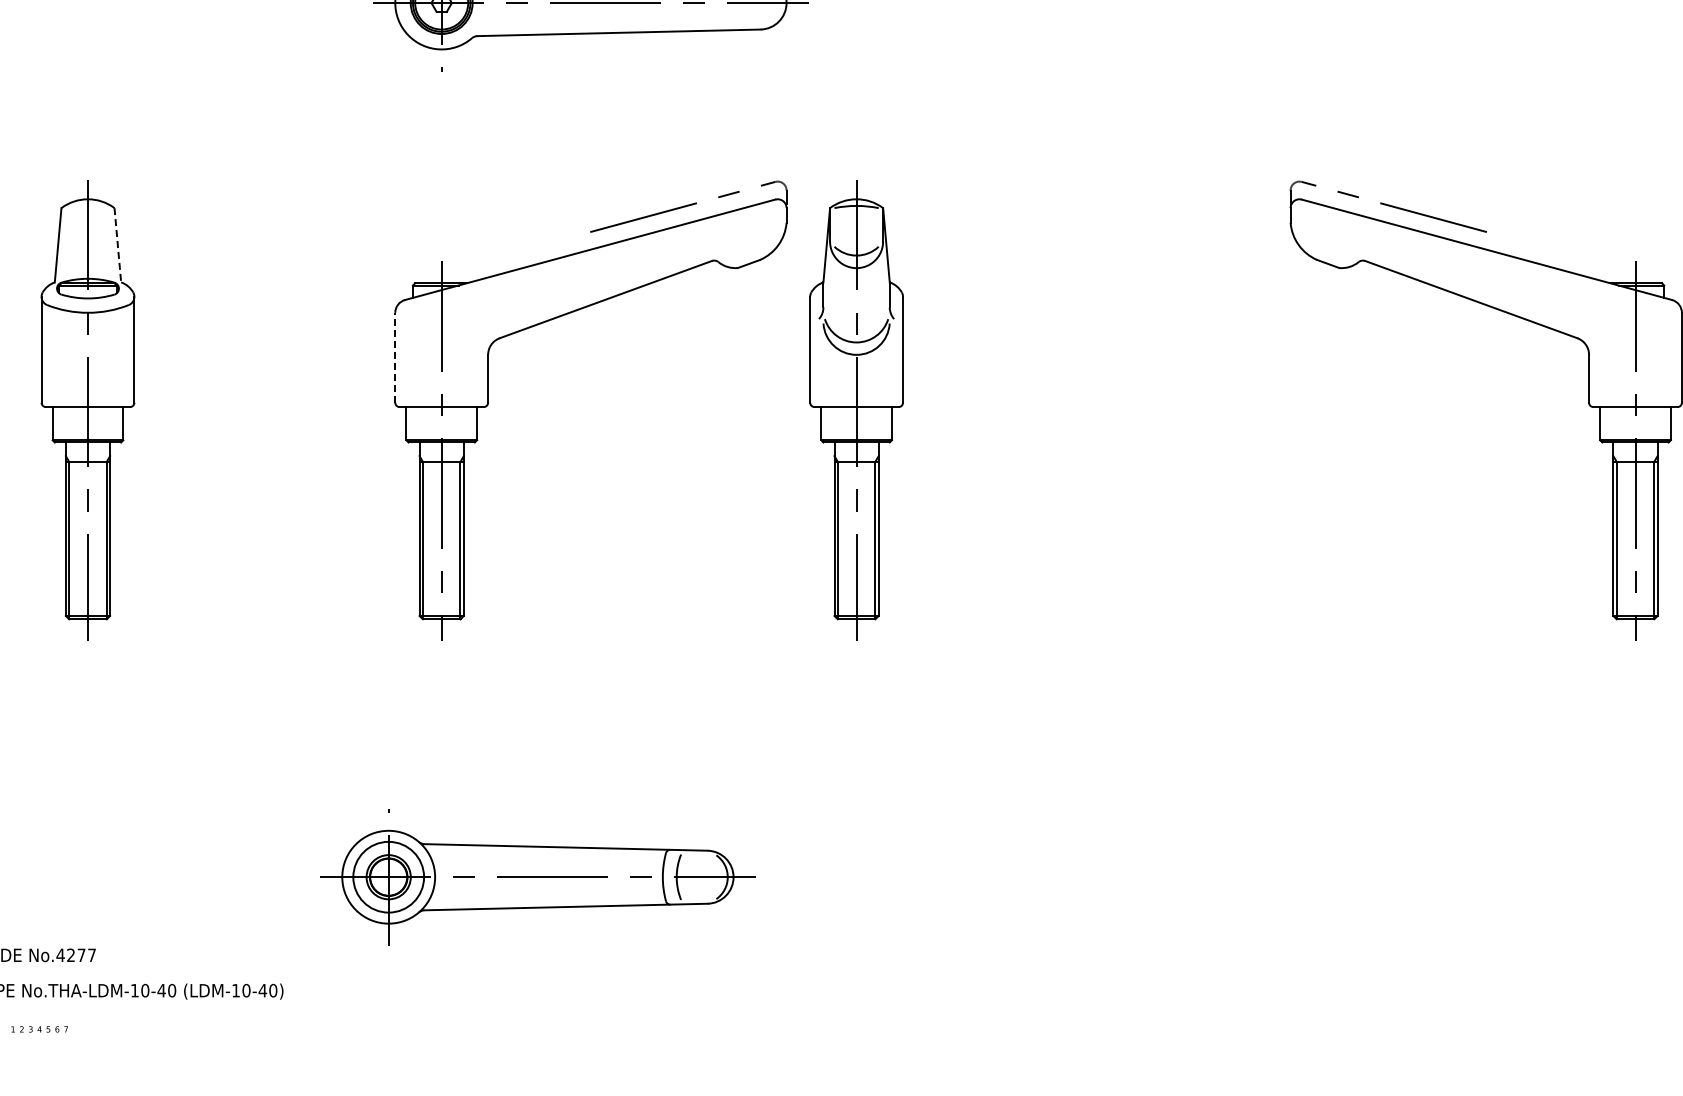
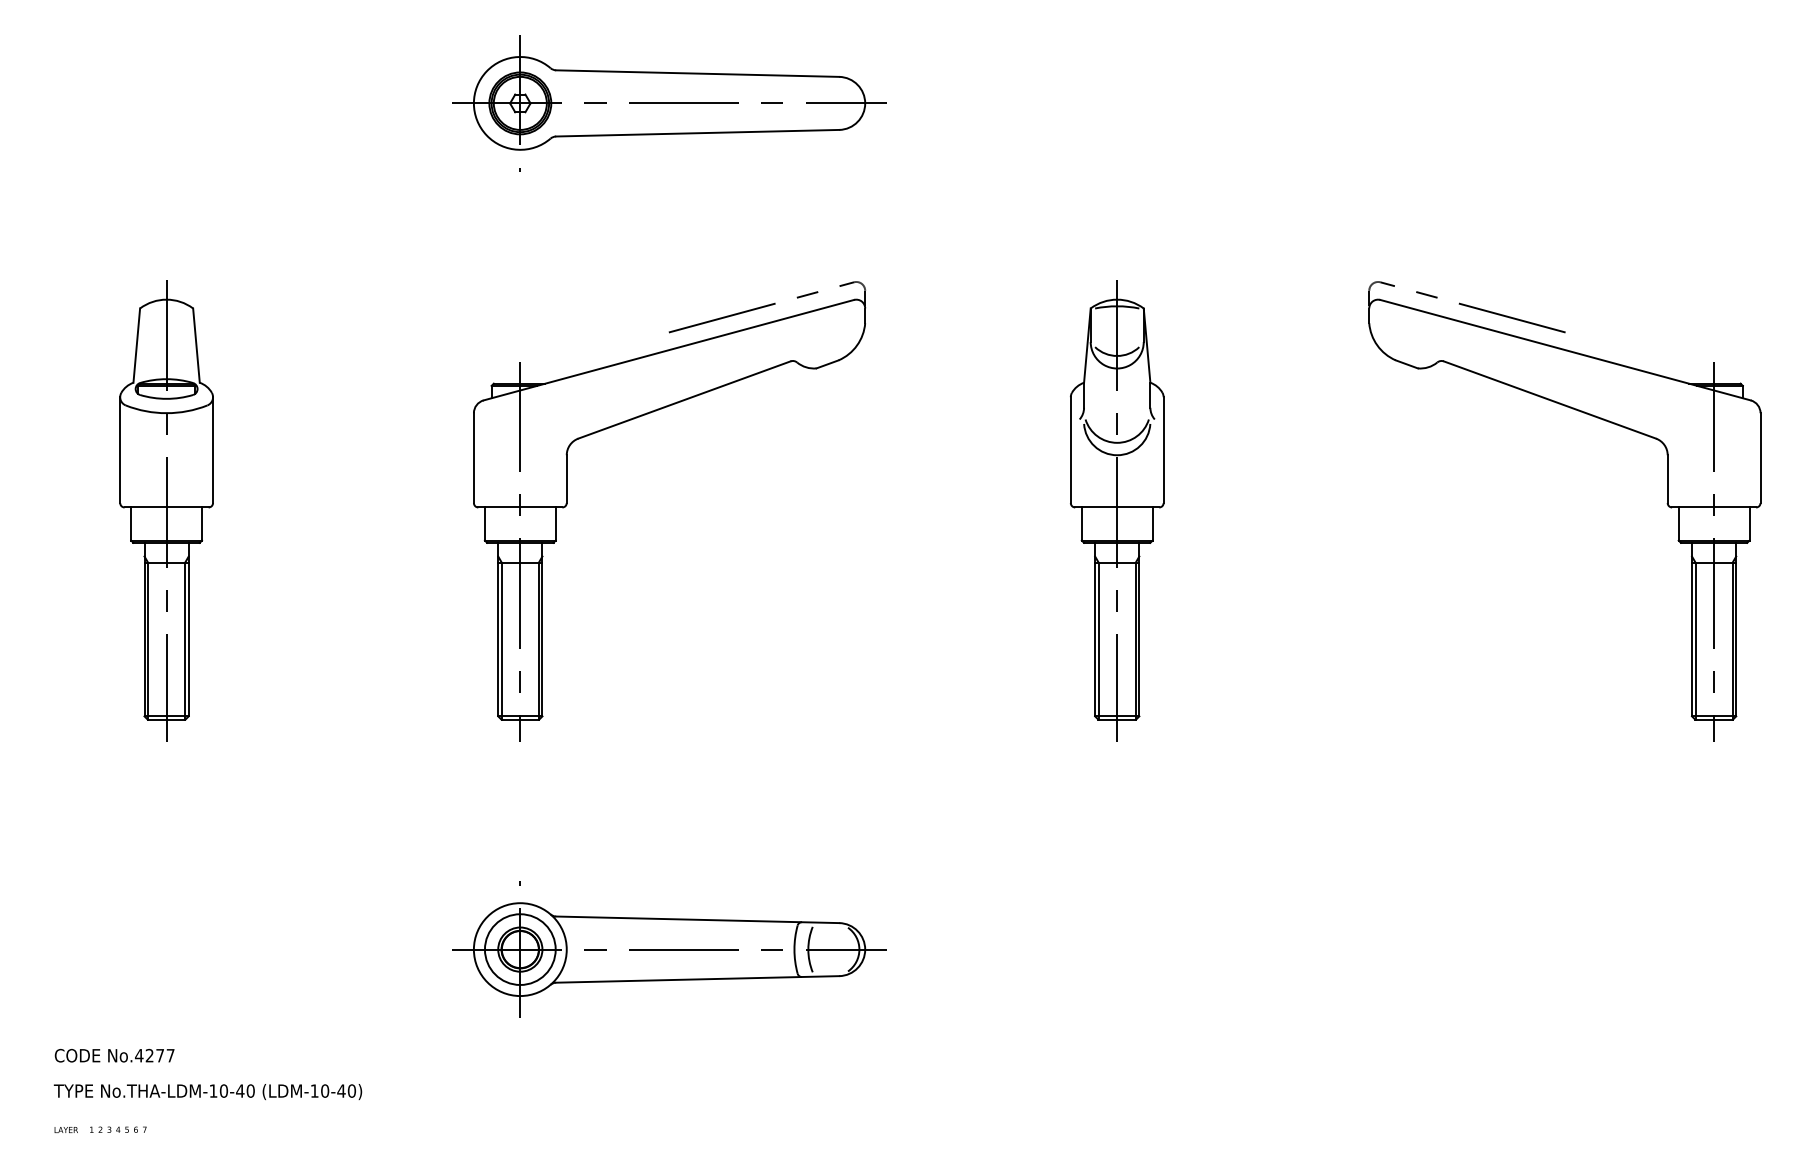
line: (117, 246) -> (196, 346), dashed -> solid
line: (394, 358) -> (473, 458), dashed -> solid
part: (856, 410) -> (1117, 510), moved
part: (537, 877) -> (669, 949), moved

